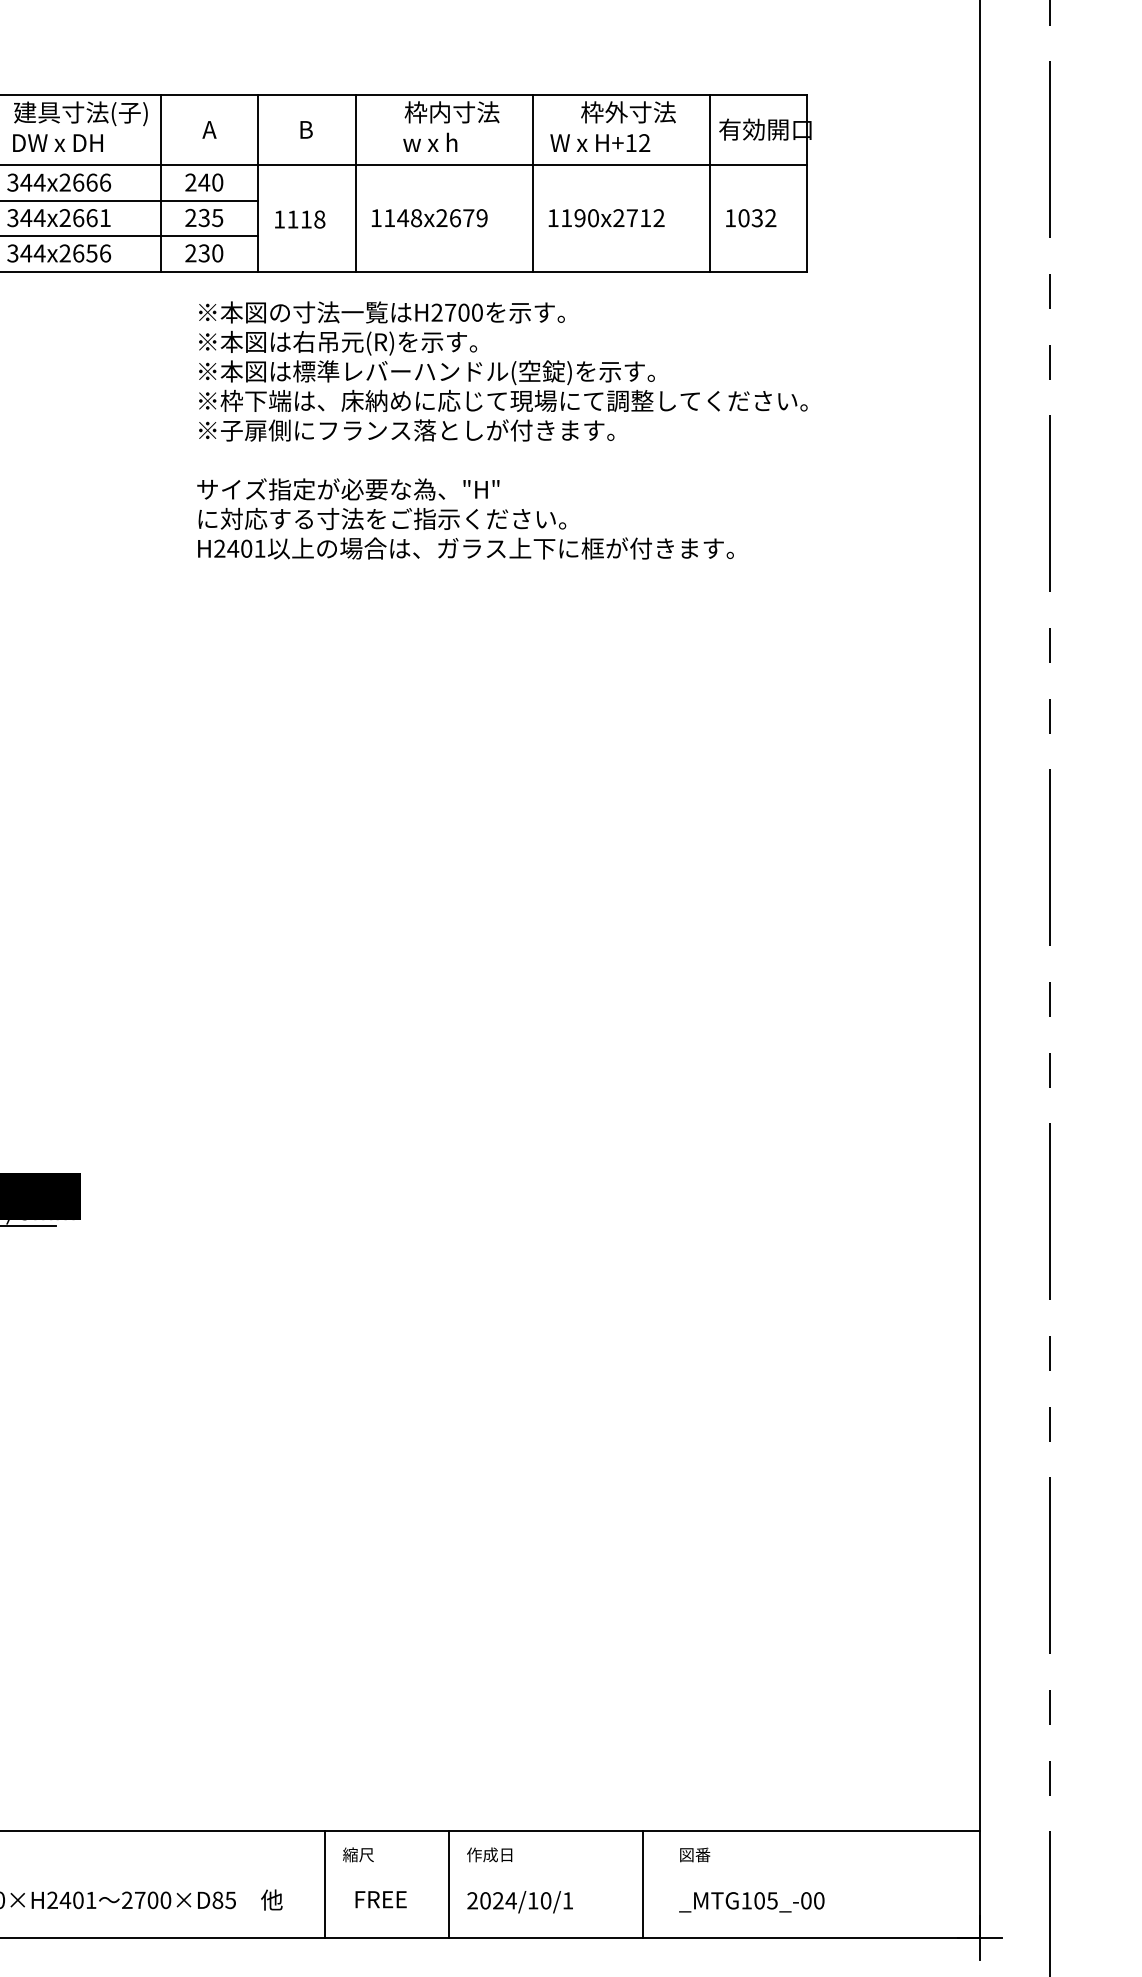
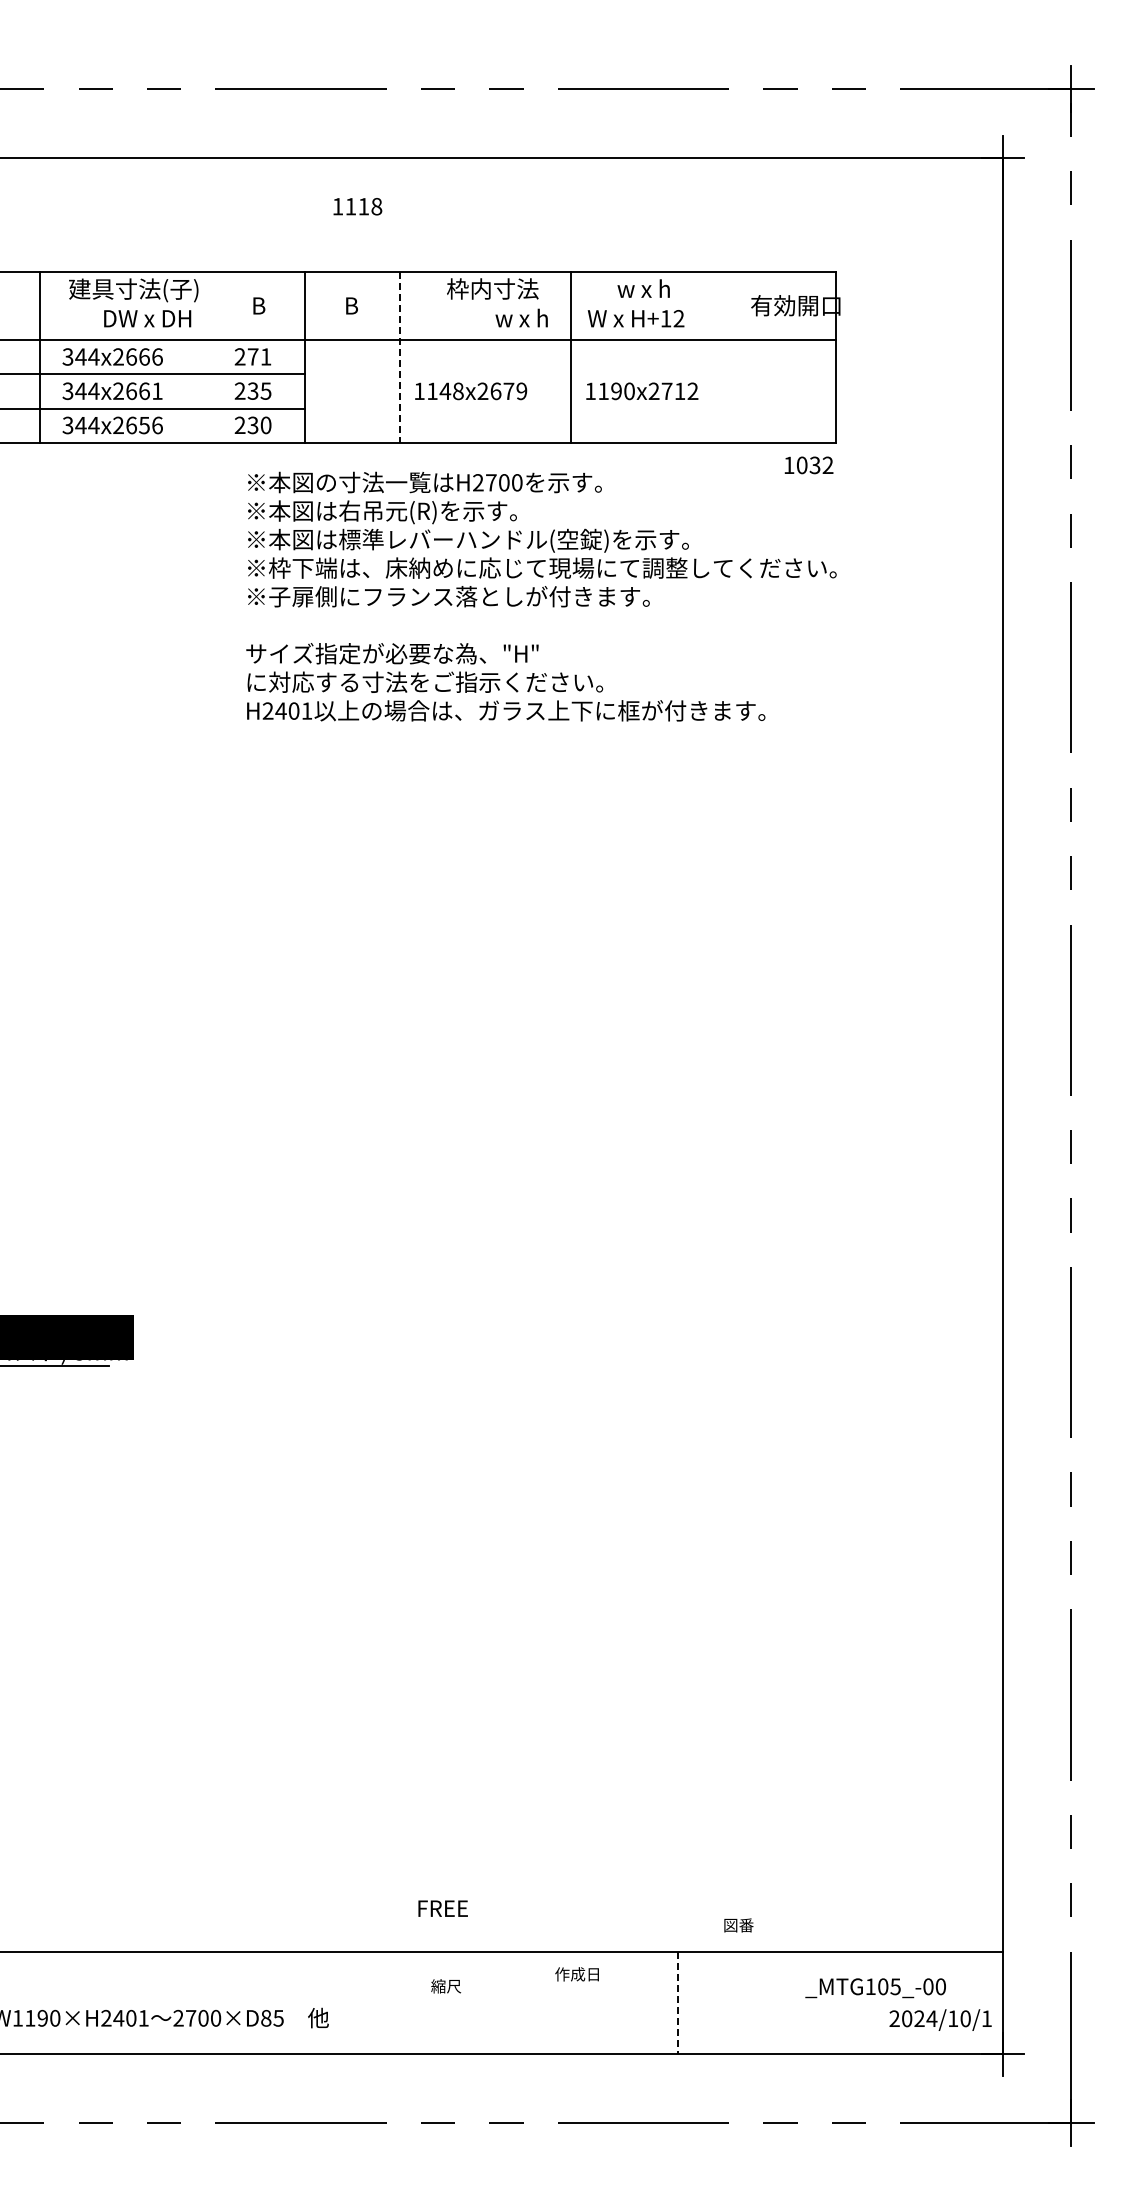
text: (628, 111) -> (663, 288), 枠外寸法 -> w x h
text: (209, 129) -> (258, 305), A -> B
text: (430, 141) -> (521, 317), moved
text: (57, 142) -> (147, 318), moved
line: (161, 182) -> (211, 356), removed
text: (210, 182) -> (259, 356), 240 -> 271
line: (710, 182) -> (742, 356), removed
line: (355, 183) -> (399, 357), solid -> dashed
text: (750, 218) -> (808, 465), moved
text: (299, 219) -> (357, 206), moved
text: (358, 1855) -> (446, 1986), moved
text: (489, 1855) -> (576, 1974), moved
text: (694, 1855) -> (738, 1925), moved
line: (324, 1883) -> (369, 2002), removed
line: (448, 1883) -> (489, 2002), removed
line: (643, 1884) -> (677, 2003), solid -> dashed
text: (380, 1899) -> (442, 1908), moved
text: (520, 1901) -> (940, 2019), moved
text: (751, 1902) -> (875, 1988), moved

